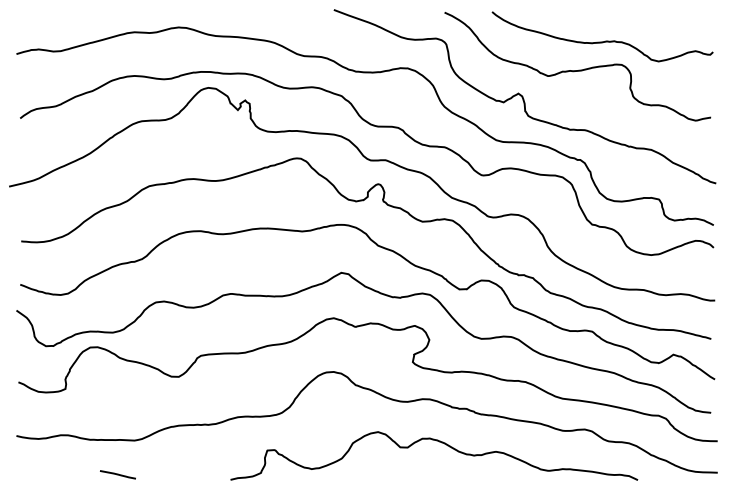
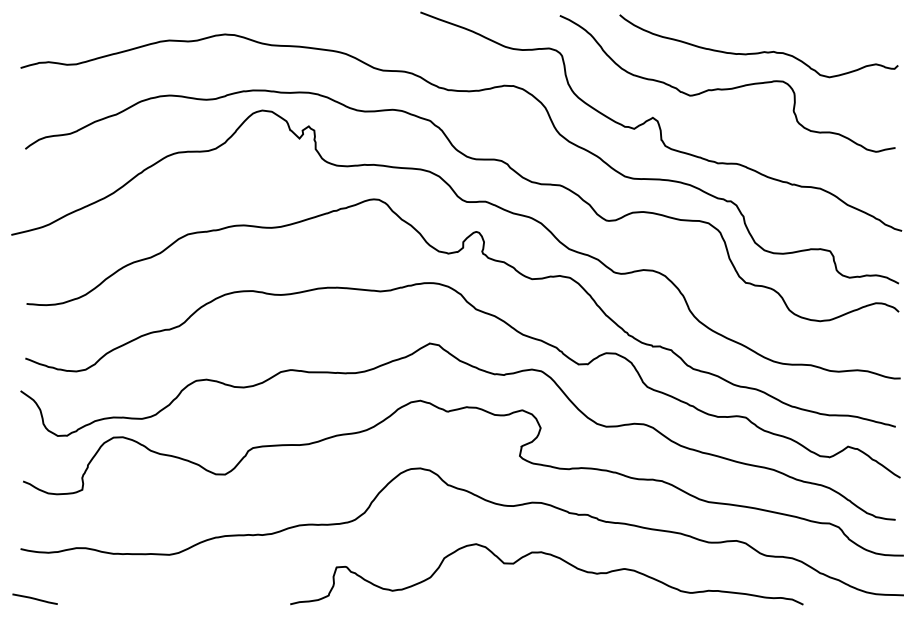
line: (117, 474) -> (34, 598), moved

